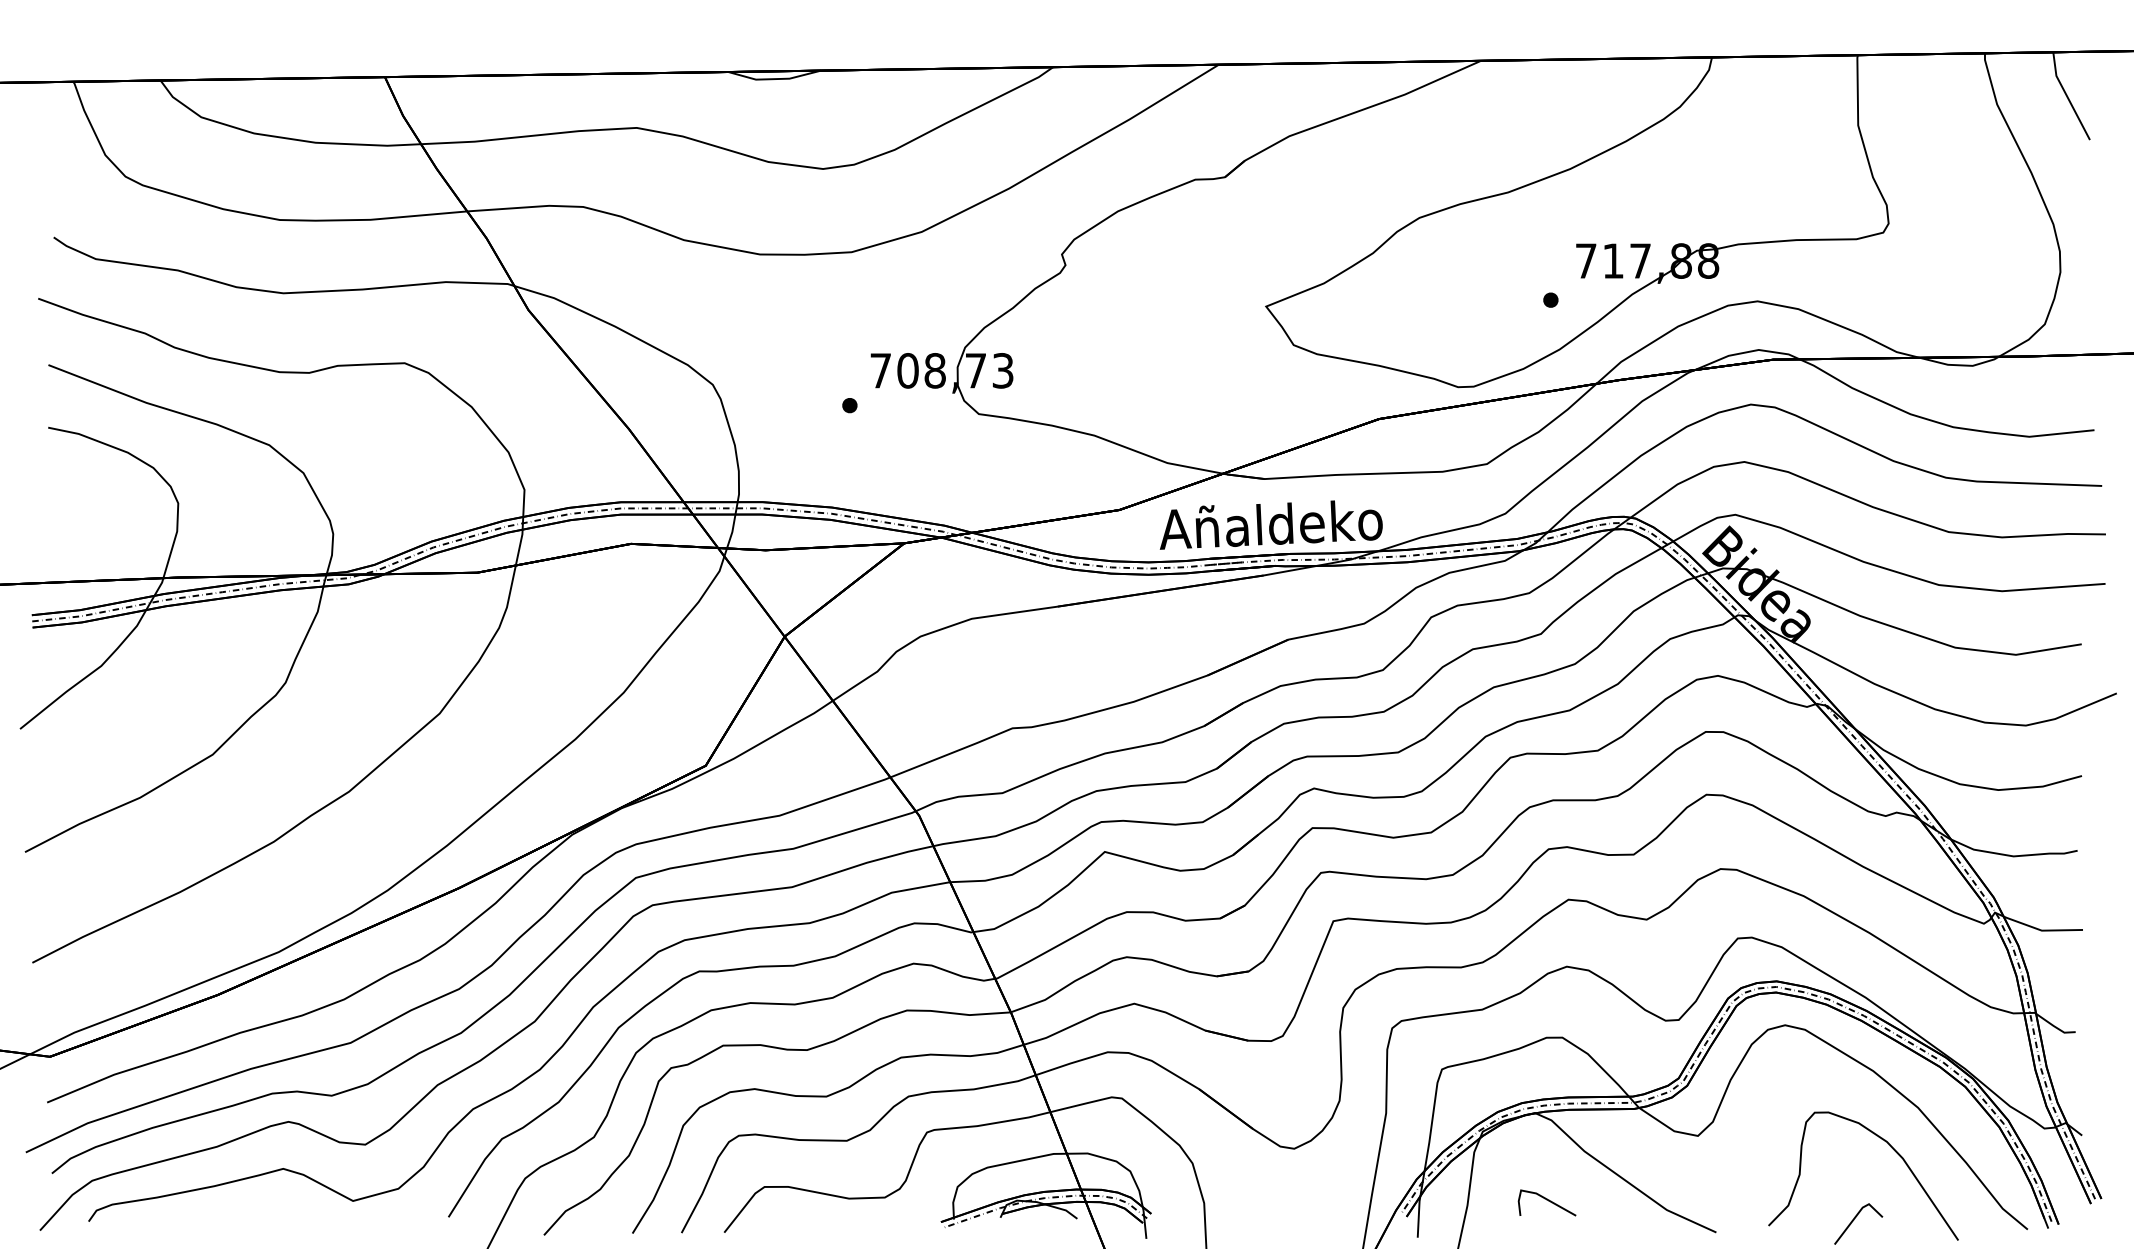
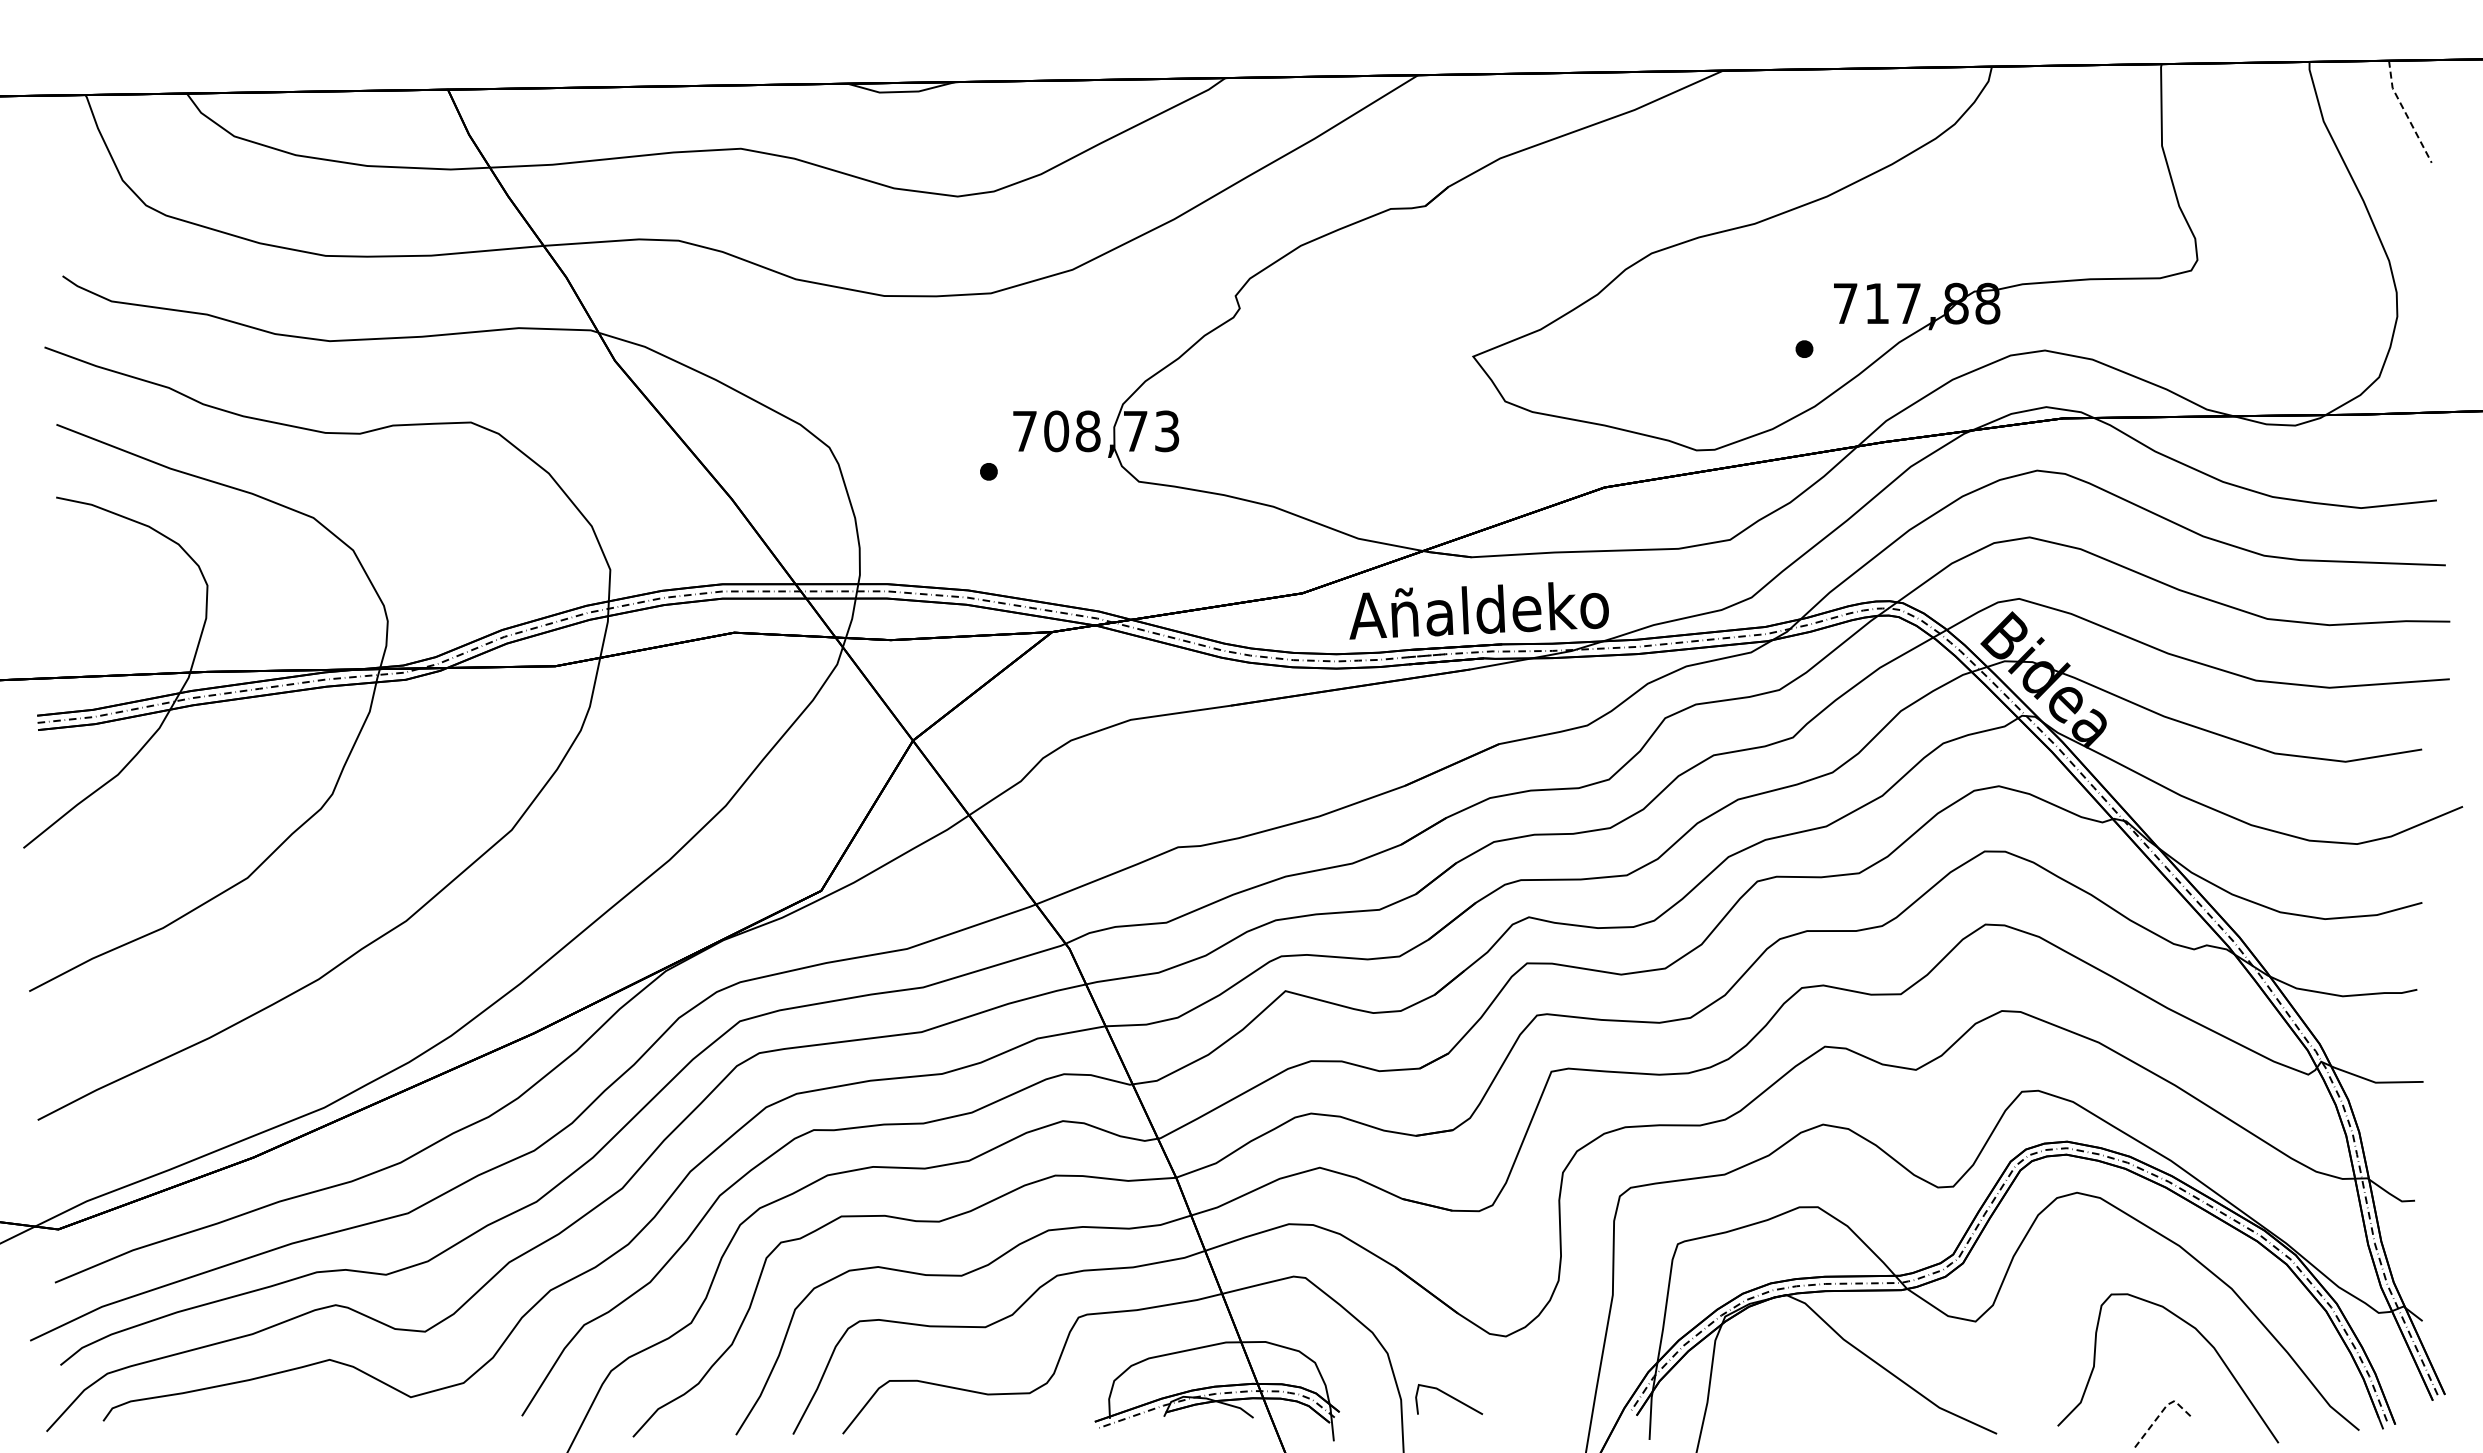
line: (2067, 96) -> (2405, 112), solid -> dashed
line: (1548, 1201) -> (1450, 1397), moved
line: (1857, 1214) -> (2161, 1412), solid -> dashed

